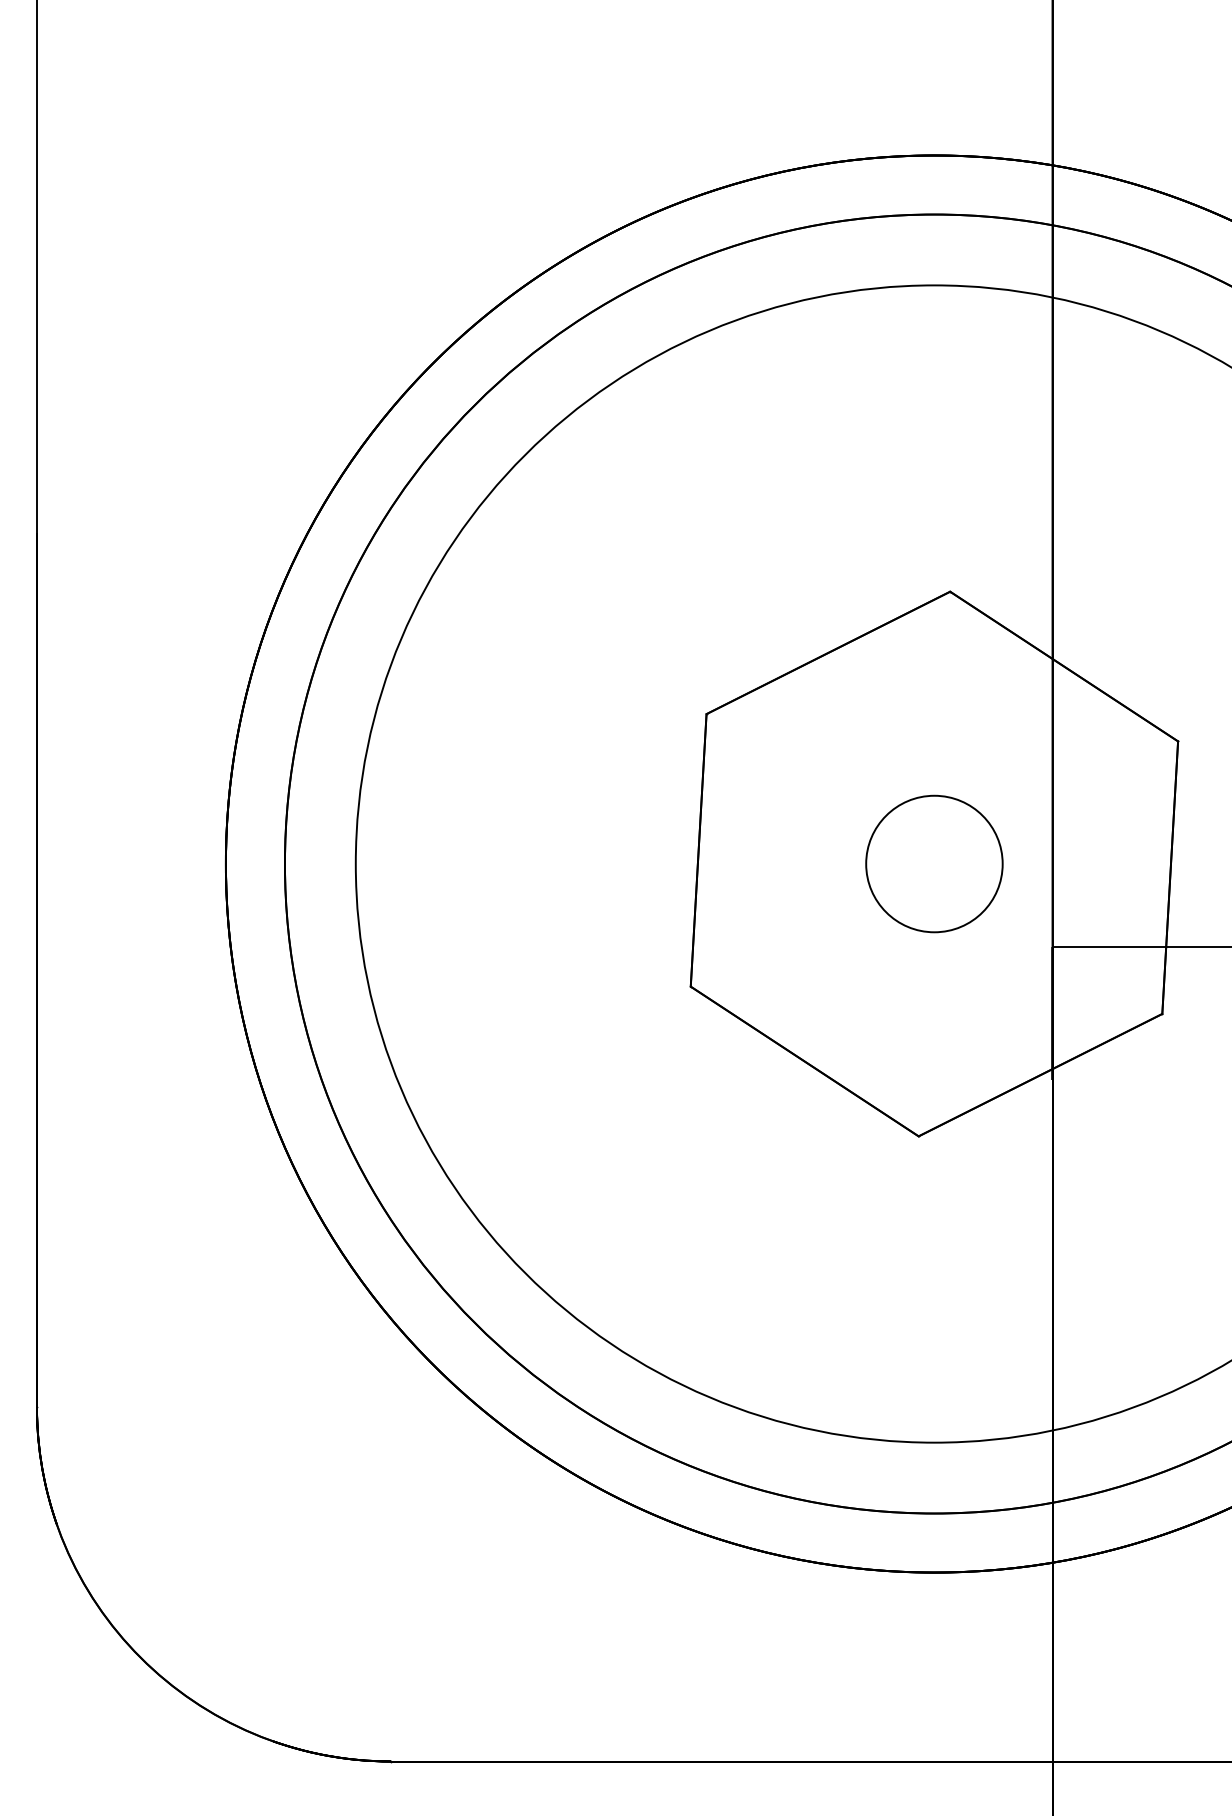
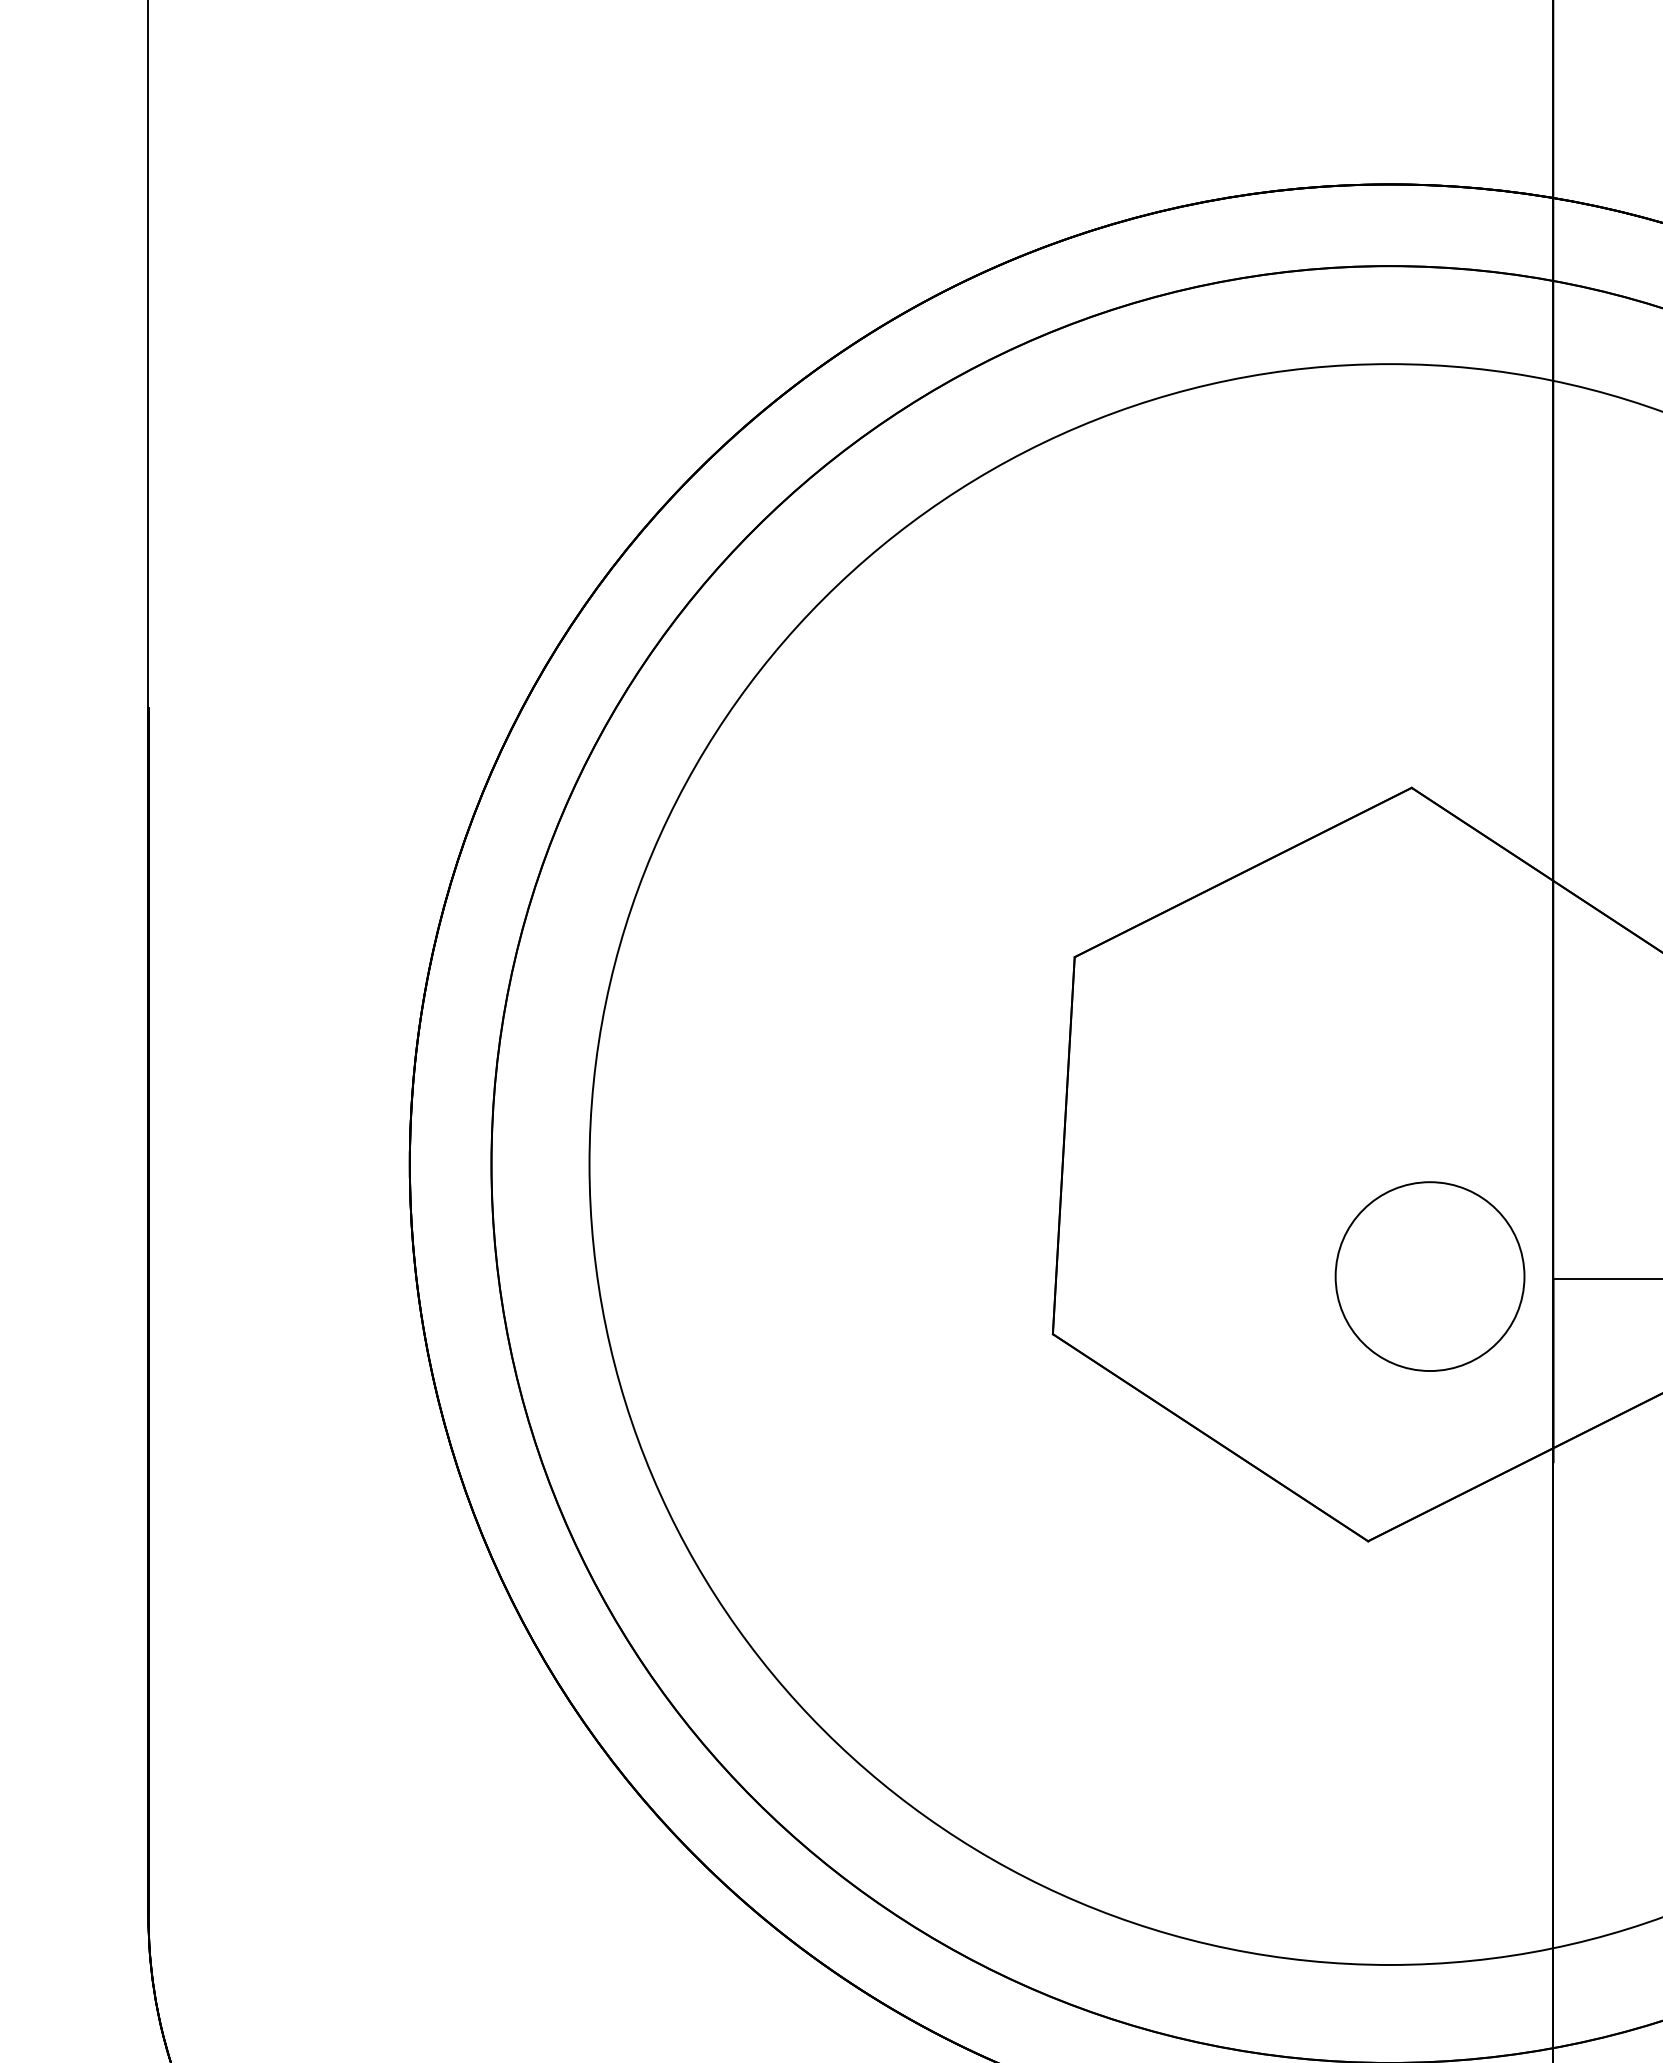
circle: (934, 863) -> (1430, 1275), moved

